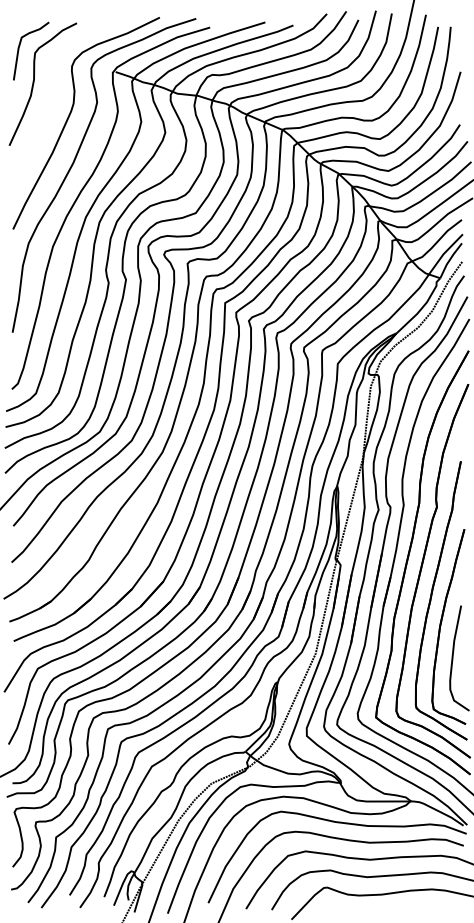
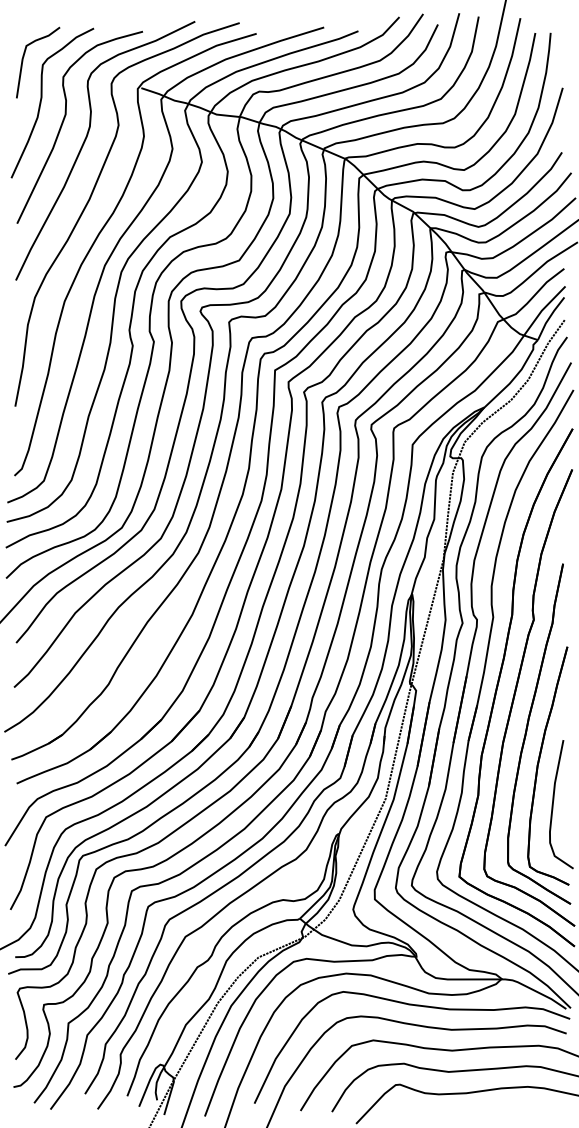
part: (53, 96) -> (65, 118), added

